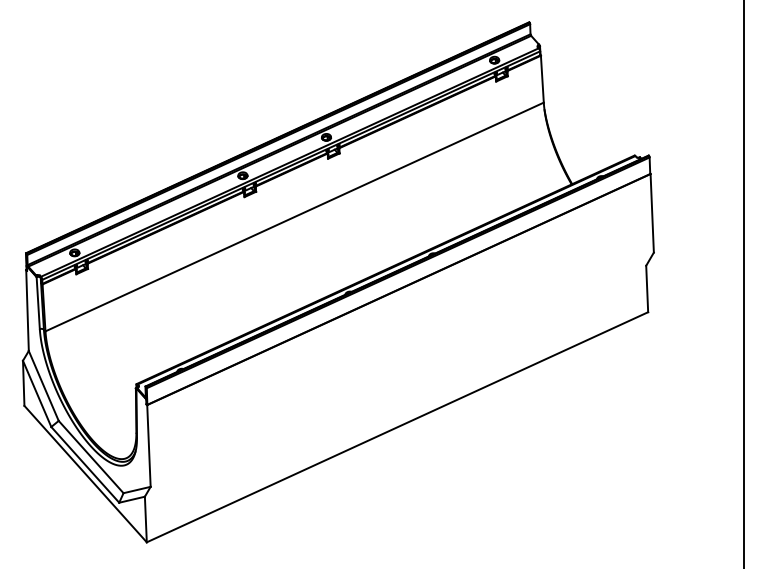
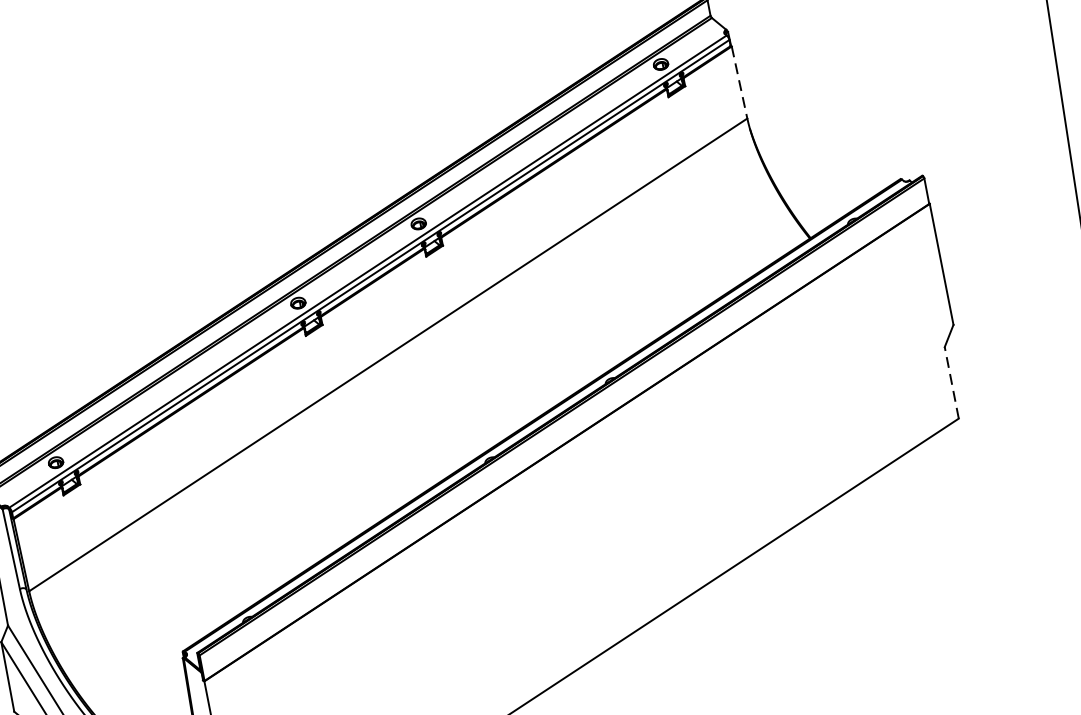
line: (542, 79) -> (739, 82), solid -> dashed
line: (647, 288) -> (952, 382), solid -> dashed

